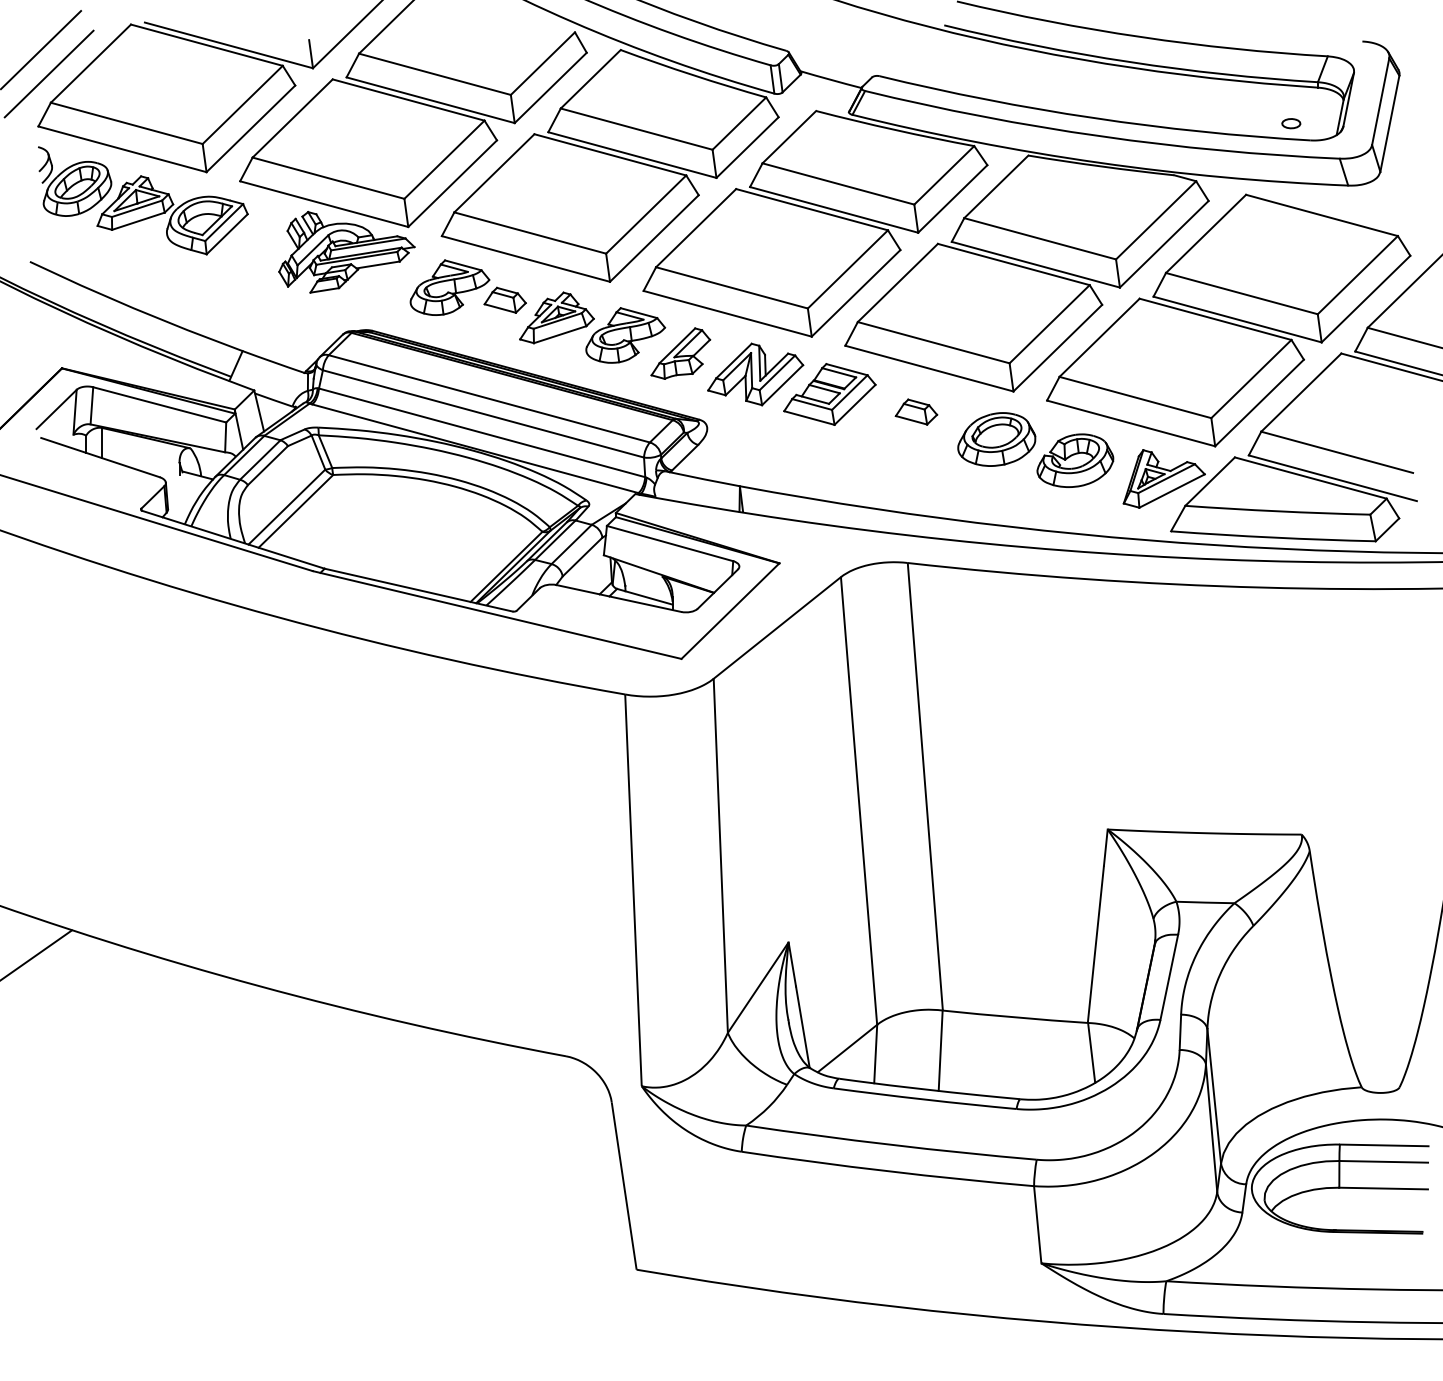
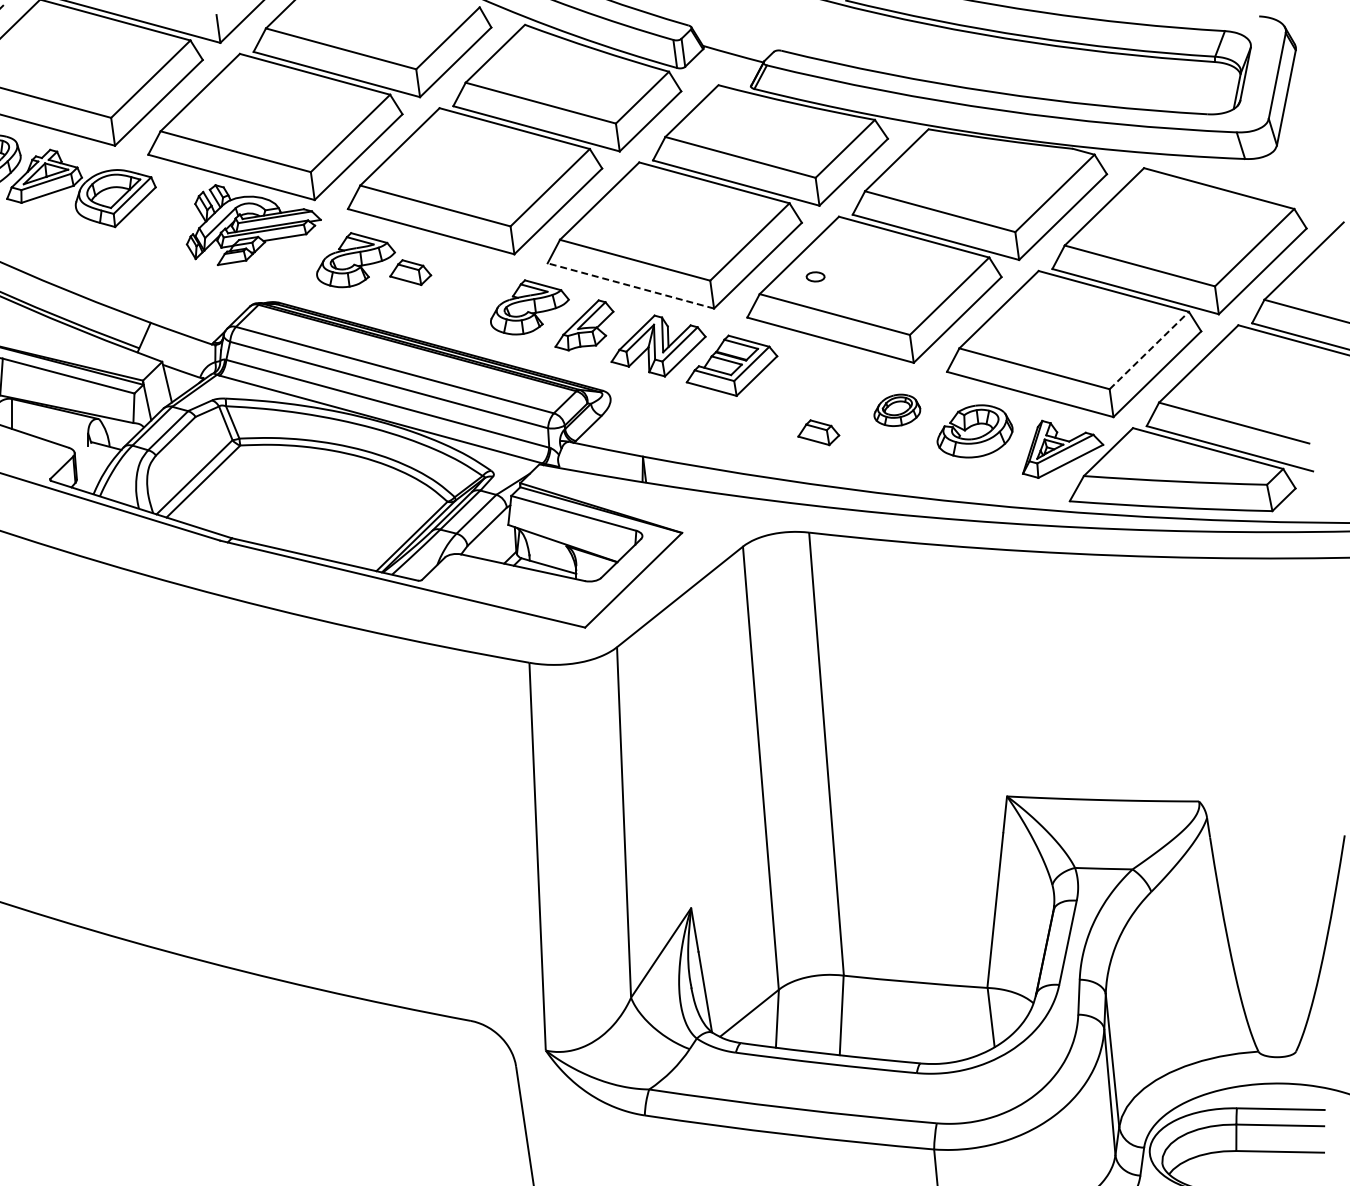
part: (1291, 123) -> (815, 276), moved
line: (727, 313) -> (630, 285), solid -> dashed
part: (556, 317) -> (461, 289), removed
line: (1251, 379) -> (1149, 350), solid -> dashed
part: (916, 411) -> (818, 432), moved
part: (996, 439) -> (896, 410), size x0.6

